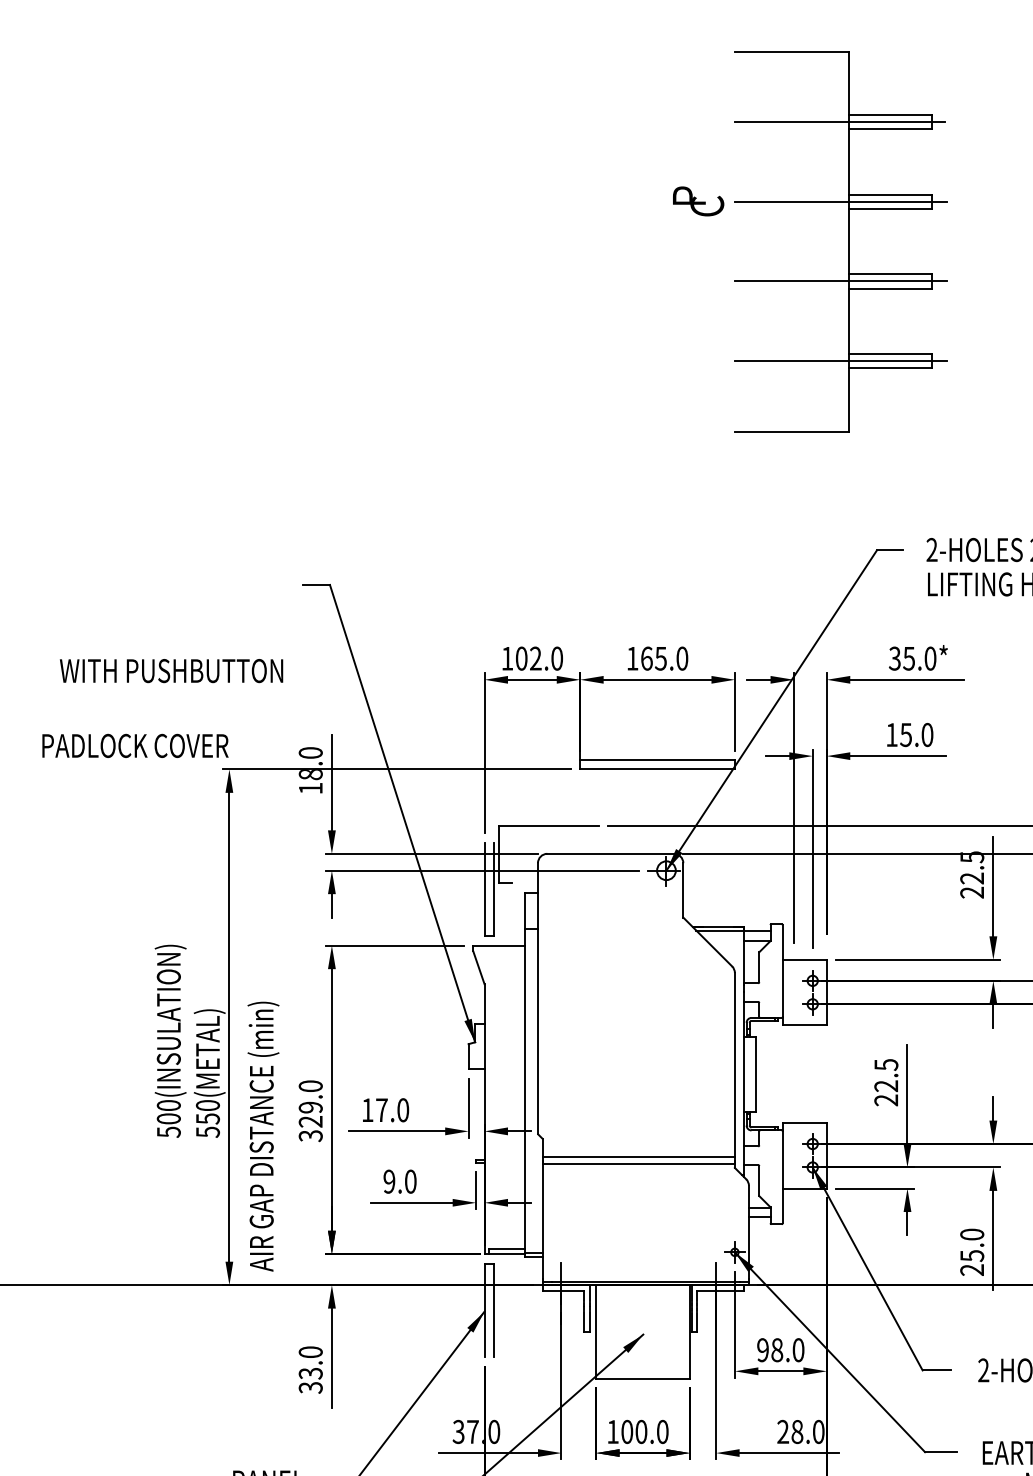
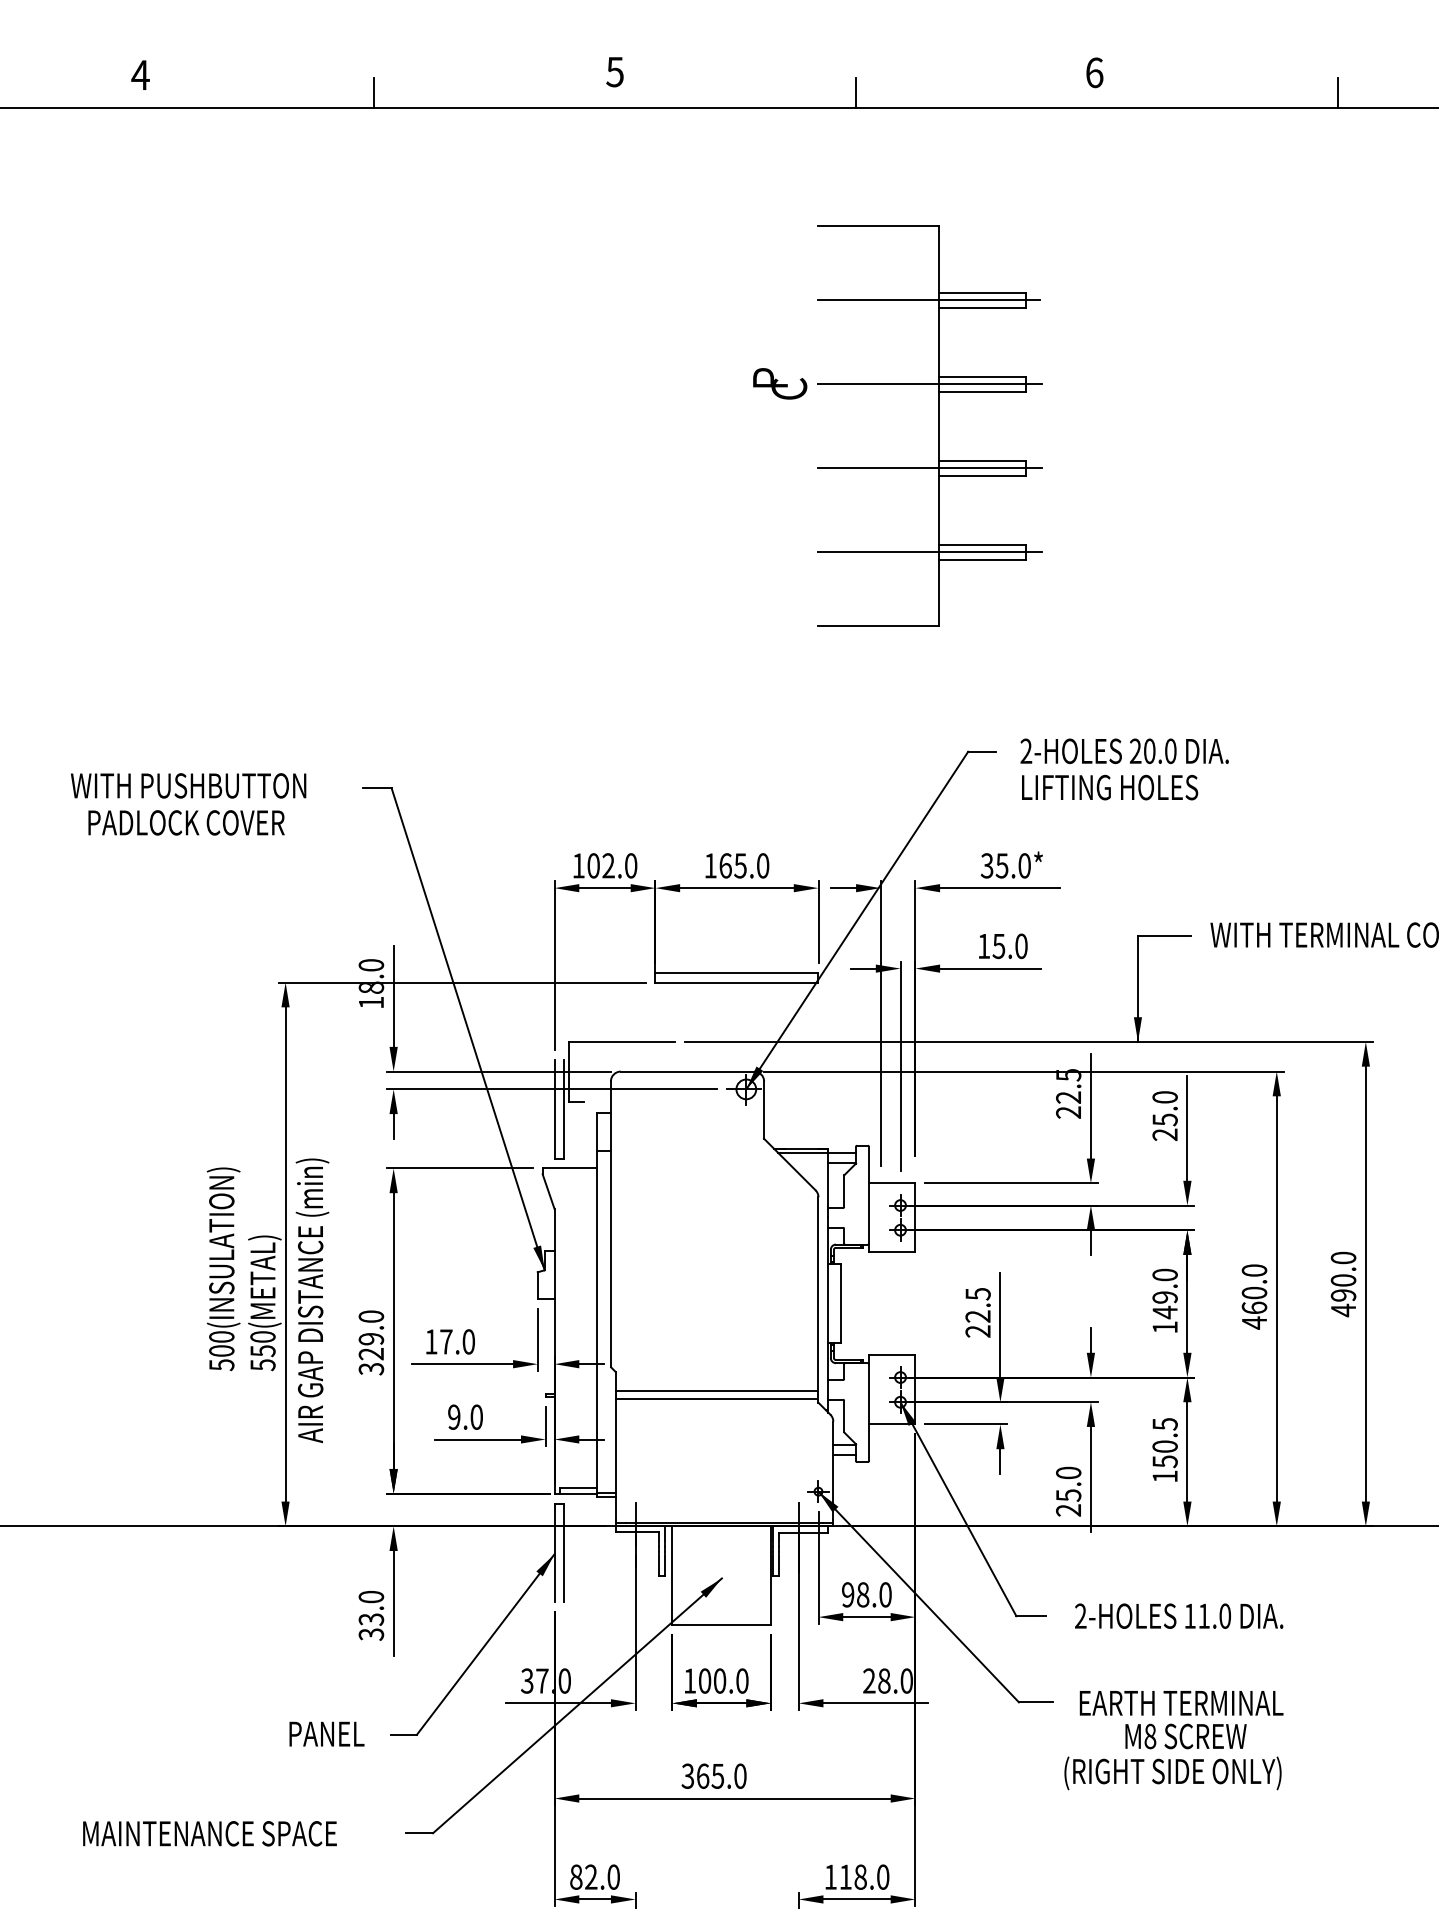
text: (171, 670) -> (188, 785), moved
text: (135, 745) -> (186, 822), moved
text: (263, 1136) -> (312, 1300), moved

